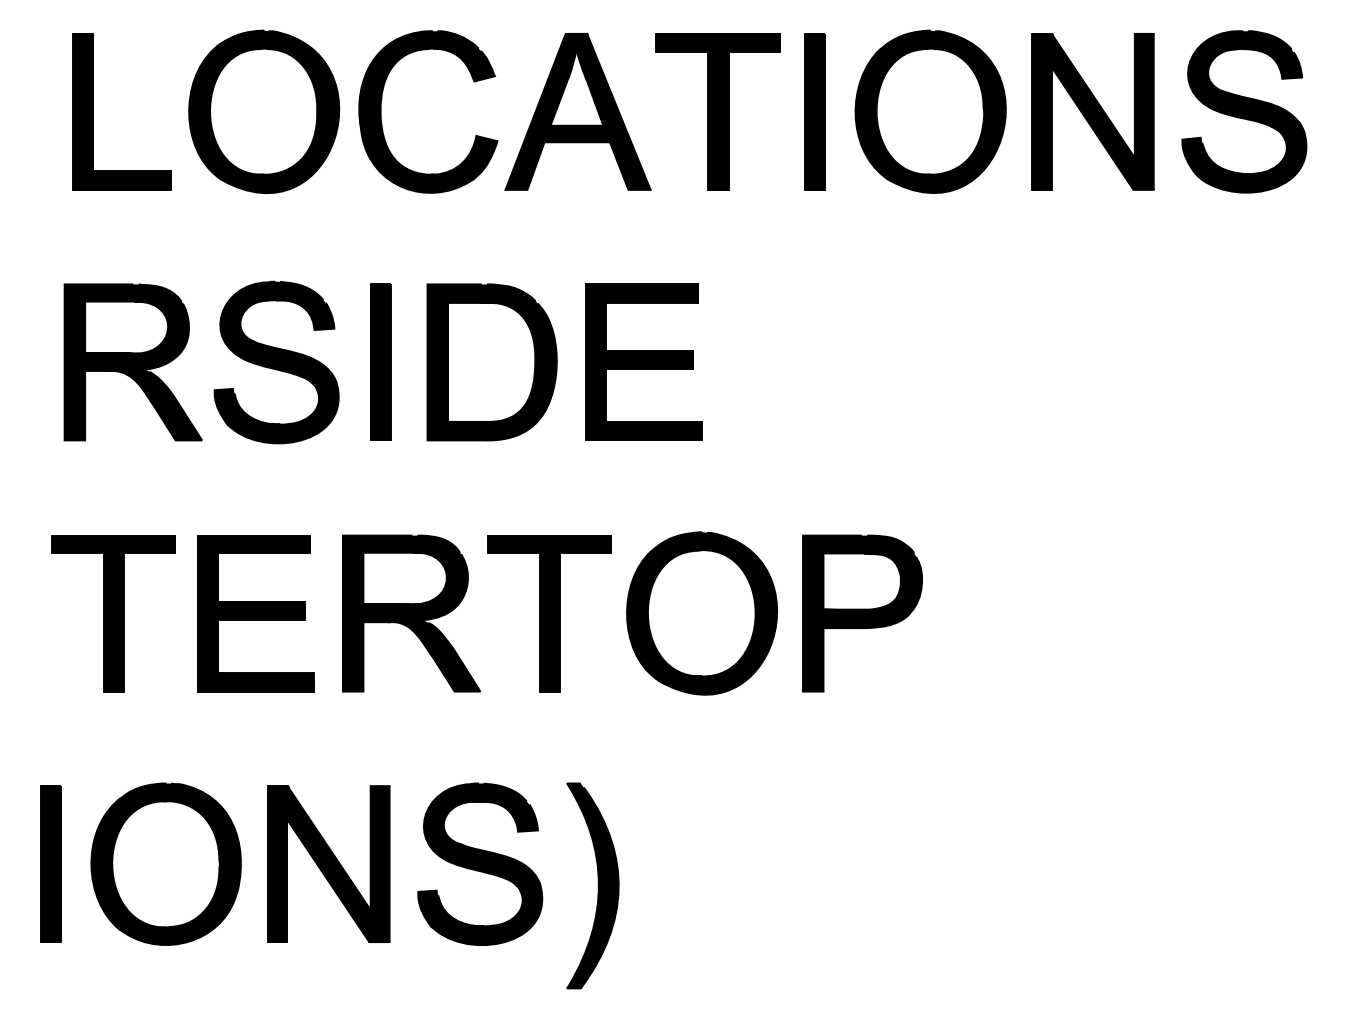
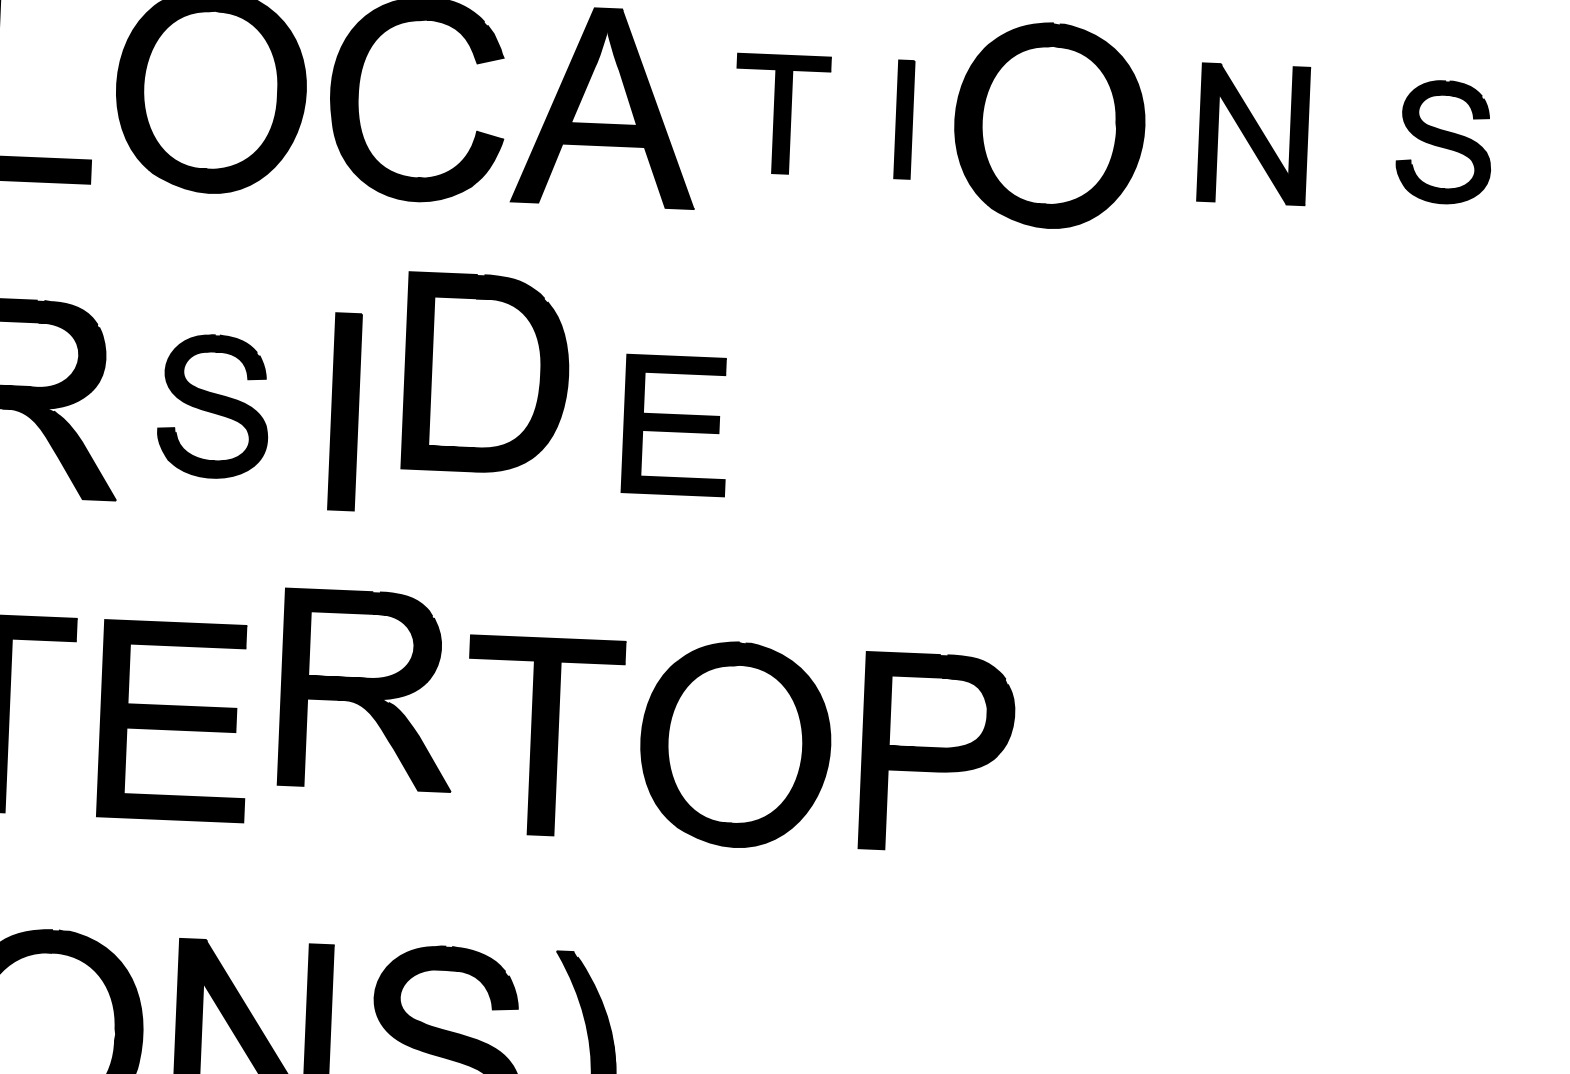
part: (717, 111) -> (781, 113), size x0.6
part: (814, 111) -> (903, 119), size x0.6
part: (1092, 111) -> (1253, 133), size x0.7
part: (1244, 111) -> (1444, 141), size x0.6
part: (643, 361) -> (675, 424), size x0.7
part: (276, 362) -> (213, 406), size x0.7
part: (491, 362) -> (485, 373), moved
part: (411, 613) -> (368, 690), moved

